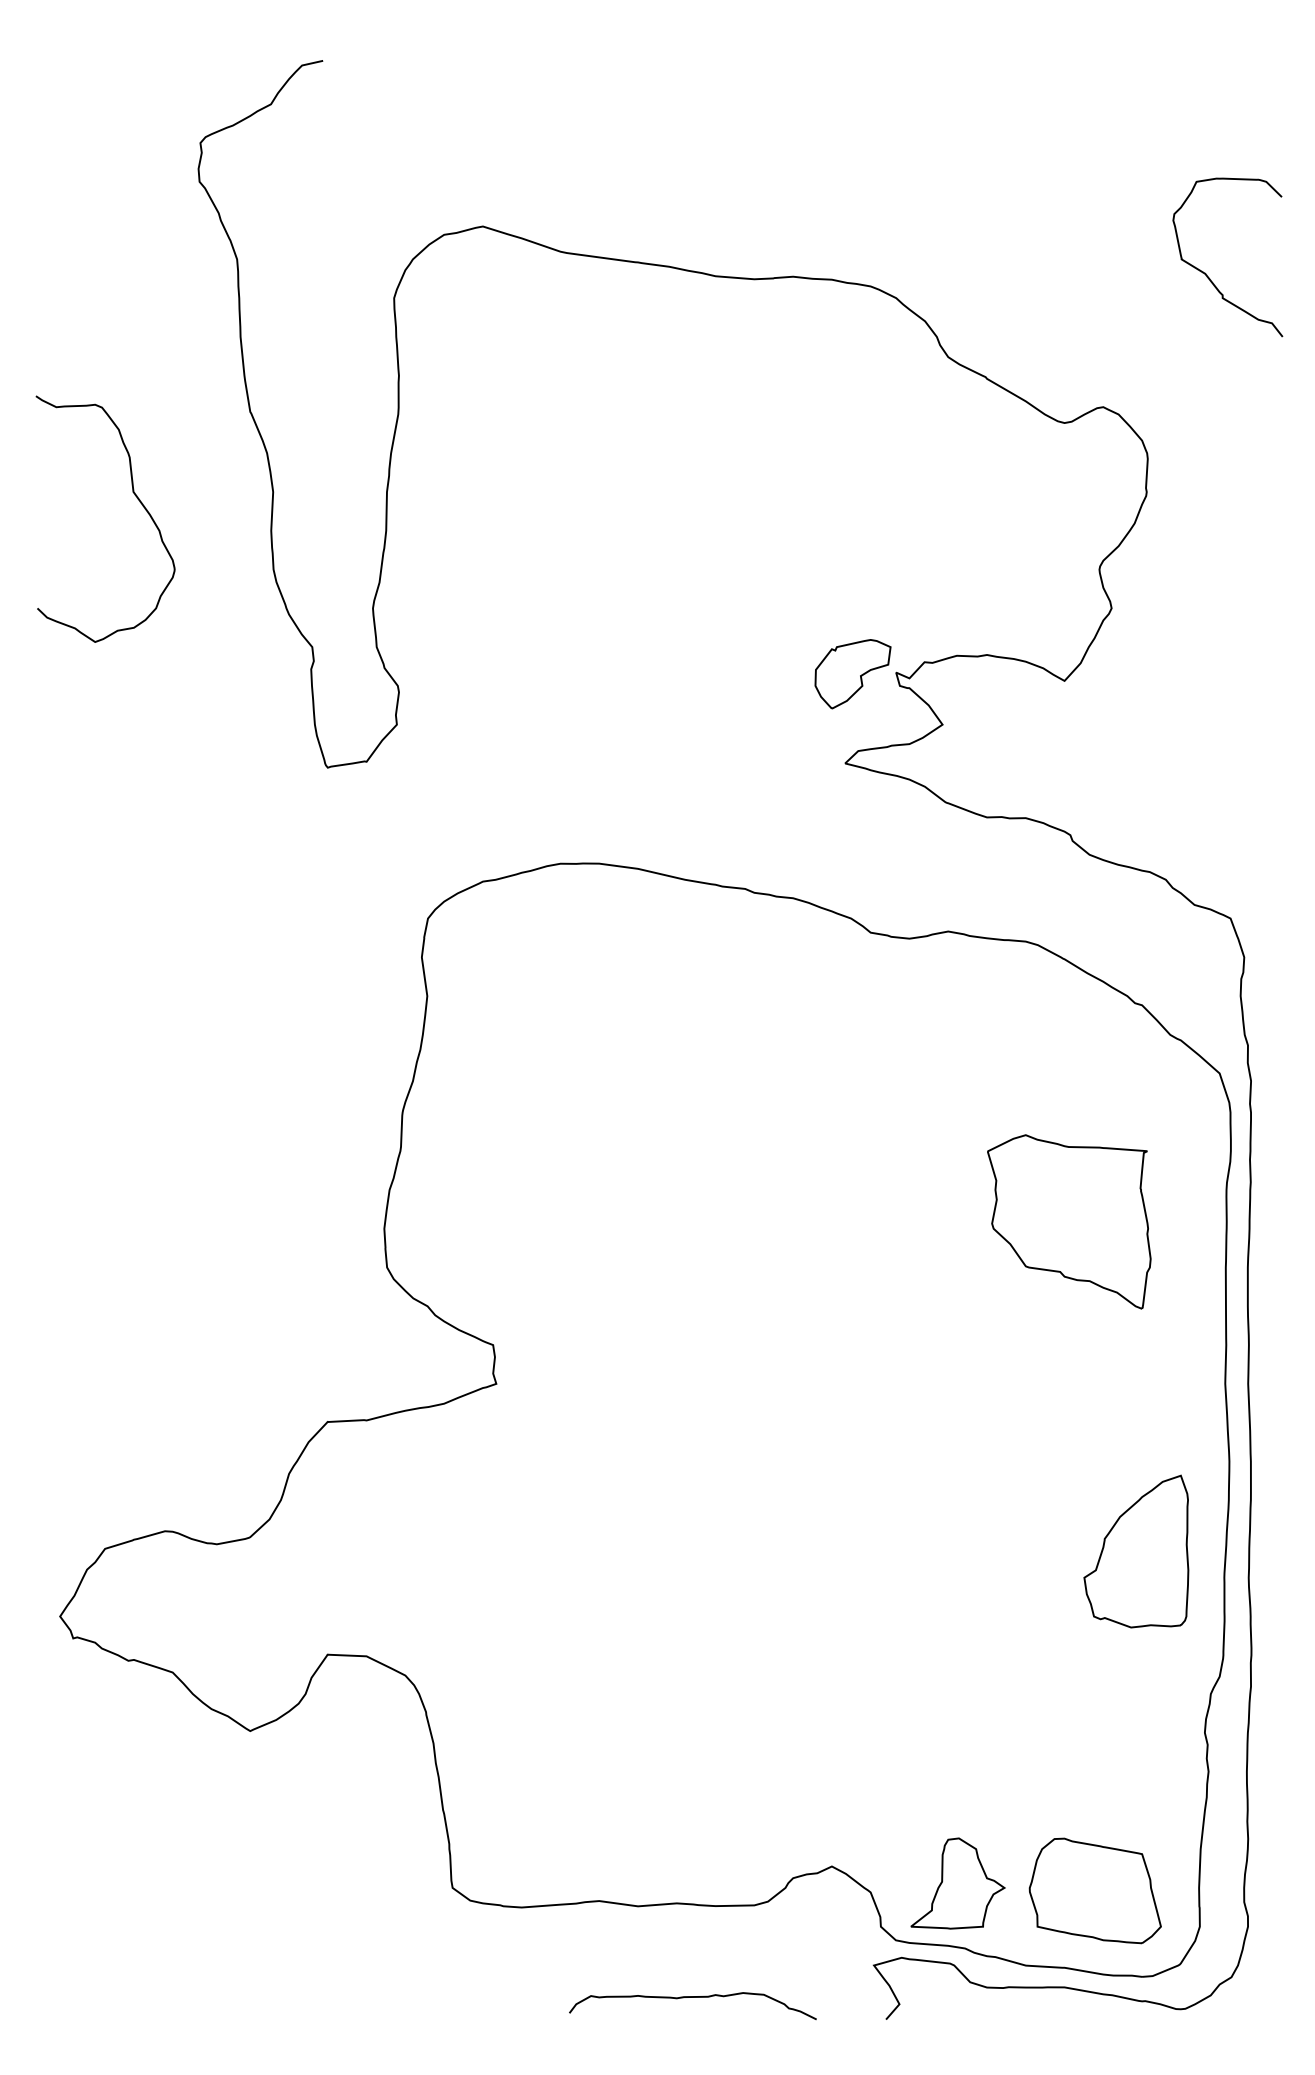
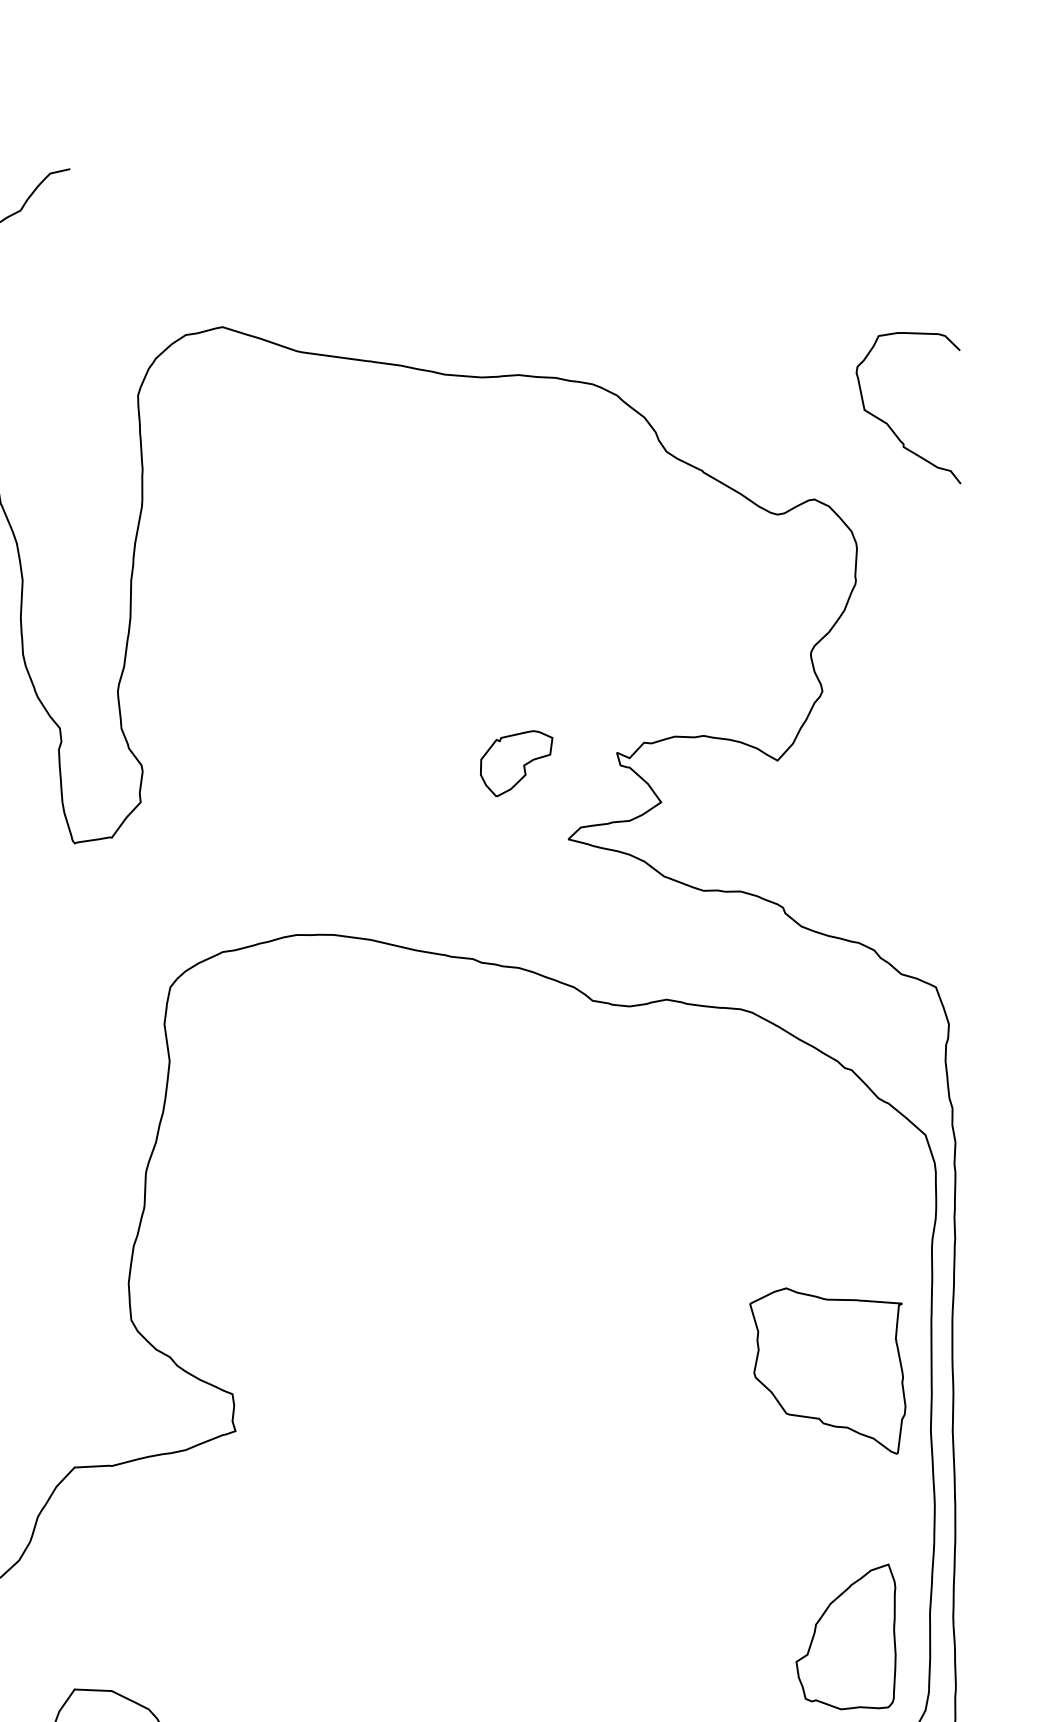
curve: (1206, 273) -> (888, 423), moved
part: (852, 674) -> (516, 764), moved
part: (1069, 1221) -> (828, 1370), moved
part: (1136, 1551) -> (846, 1636), moved

